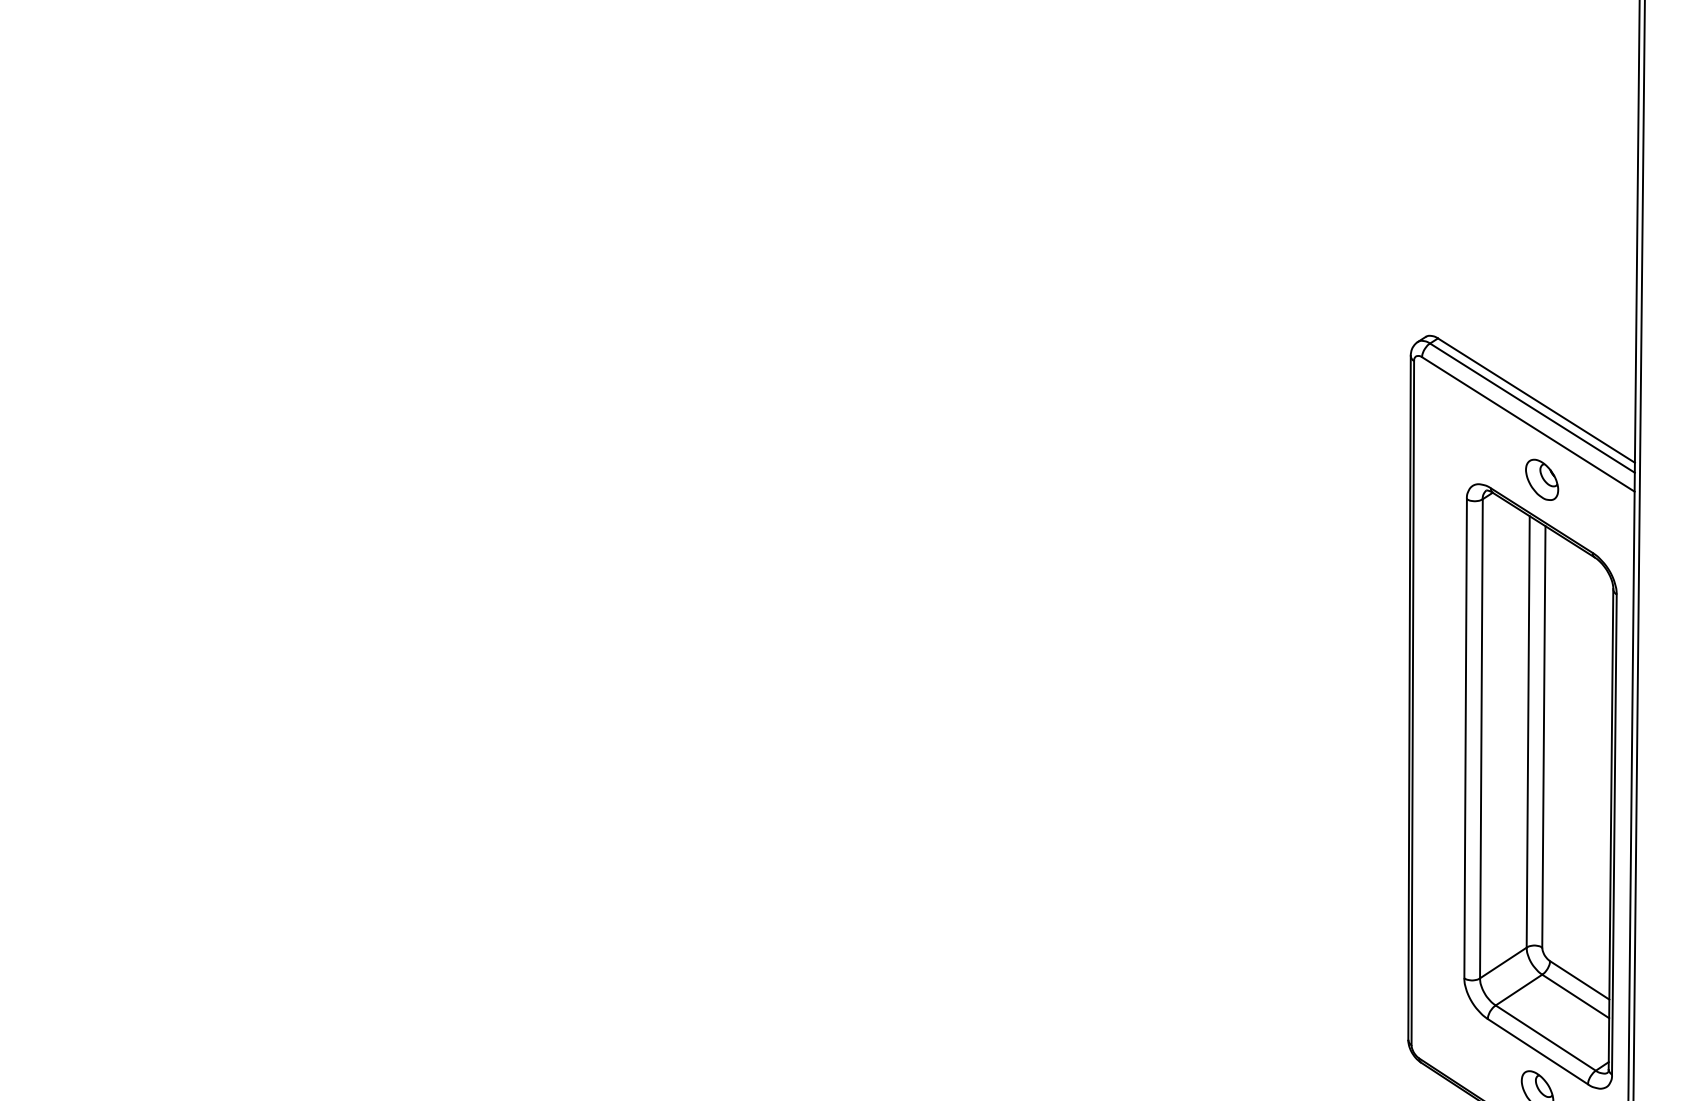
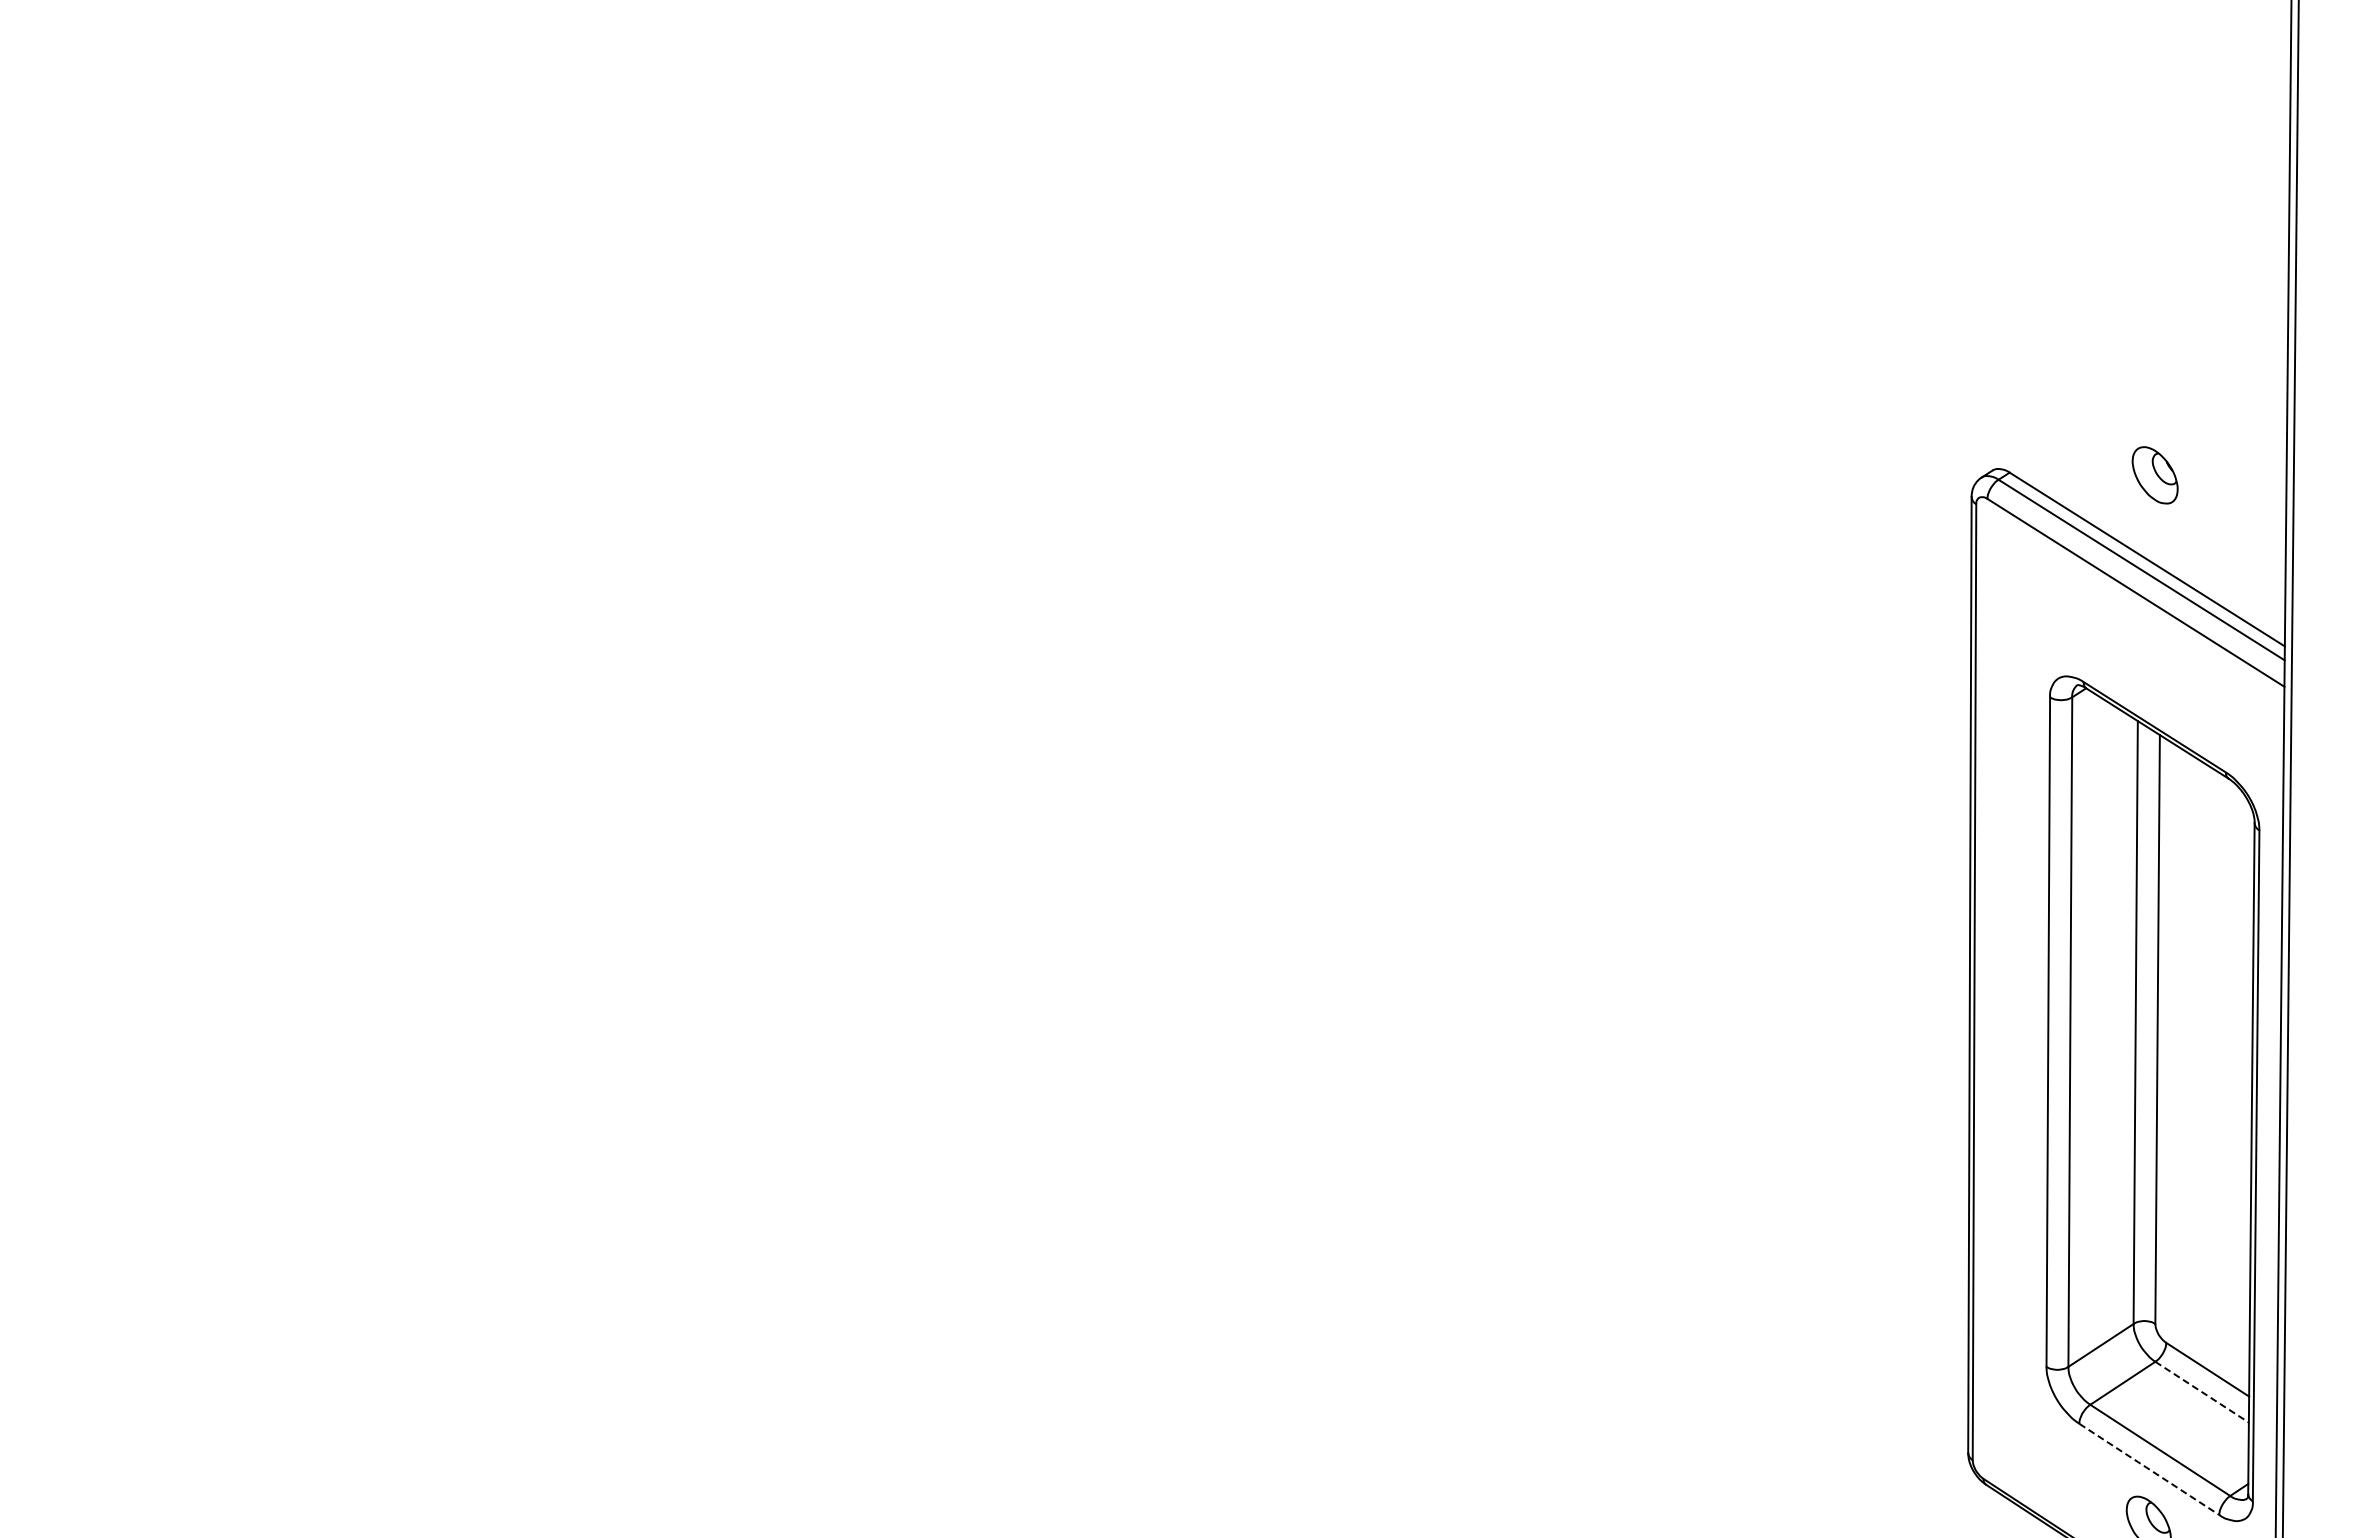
part: (1541, 480) -> (2154, 475), moved
line: (1575, 996) -> (2202, 1392), solid -> dashed
line: (1538, 1051) -> (2149, 1469), solid -> dashed

